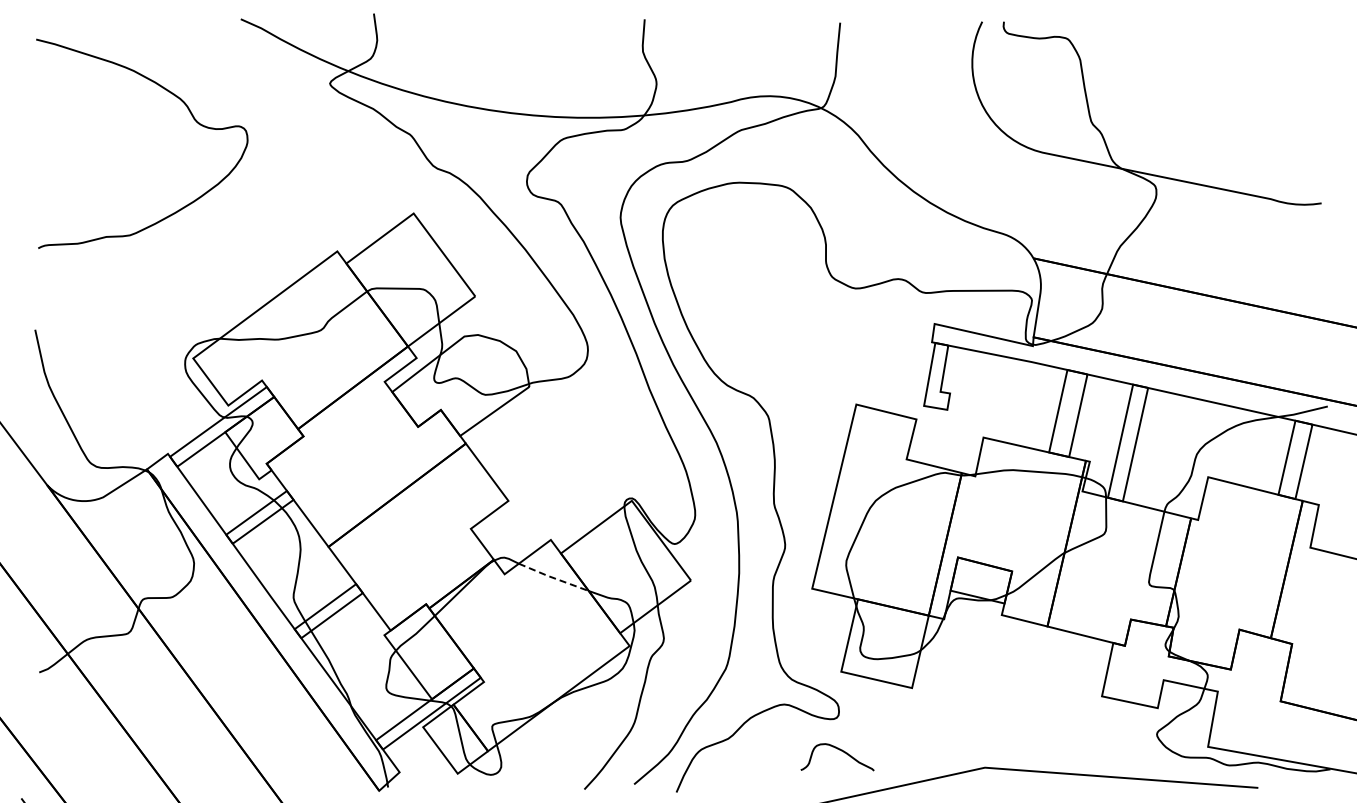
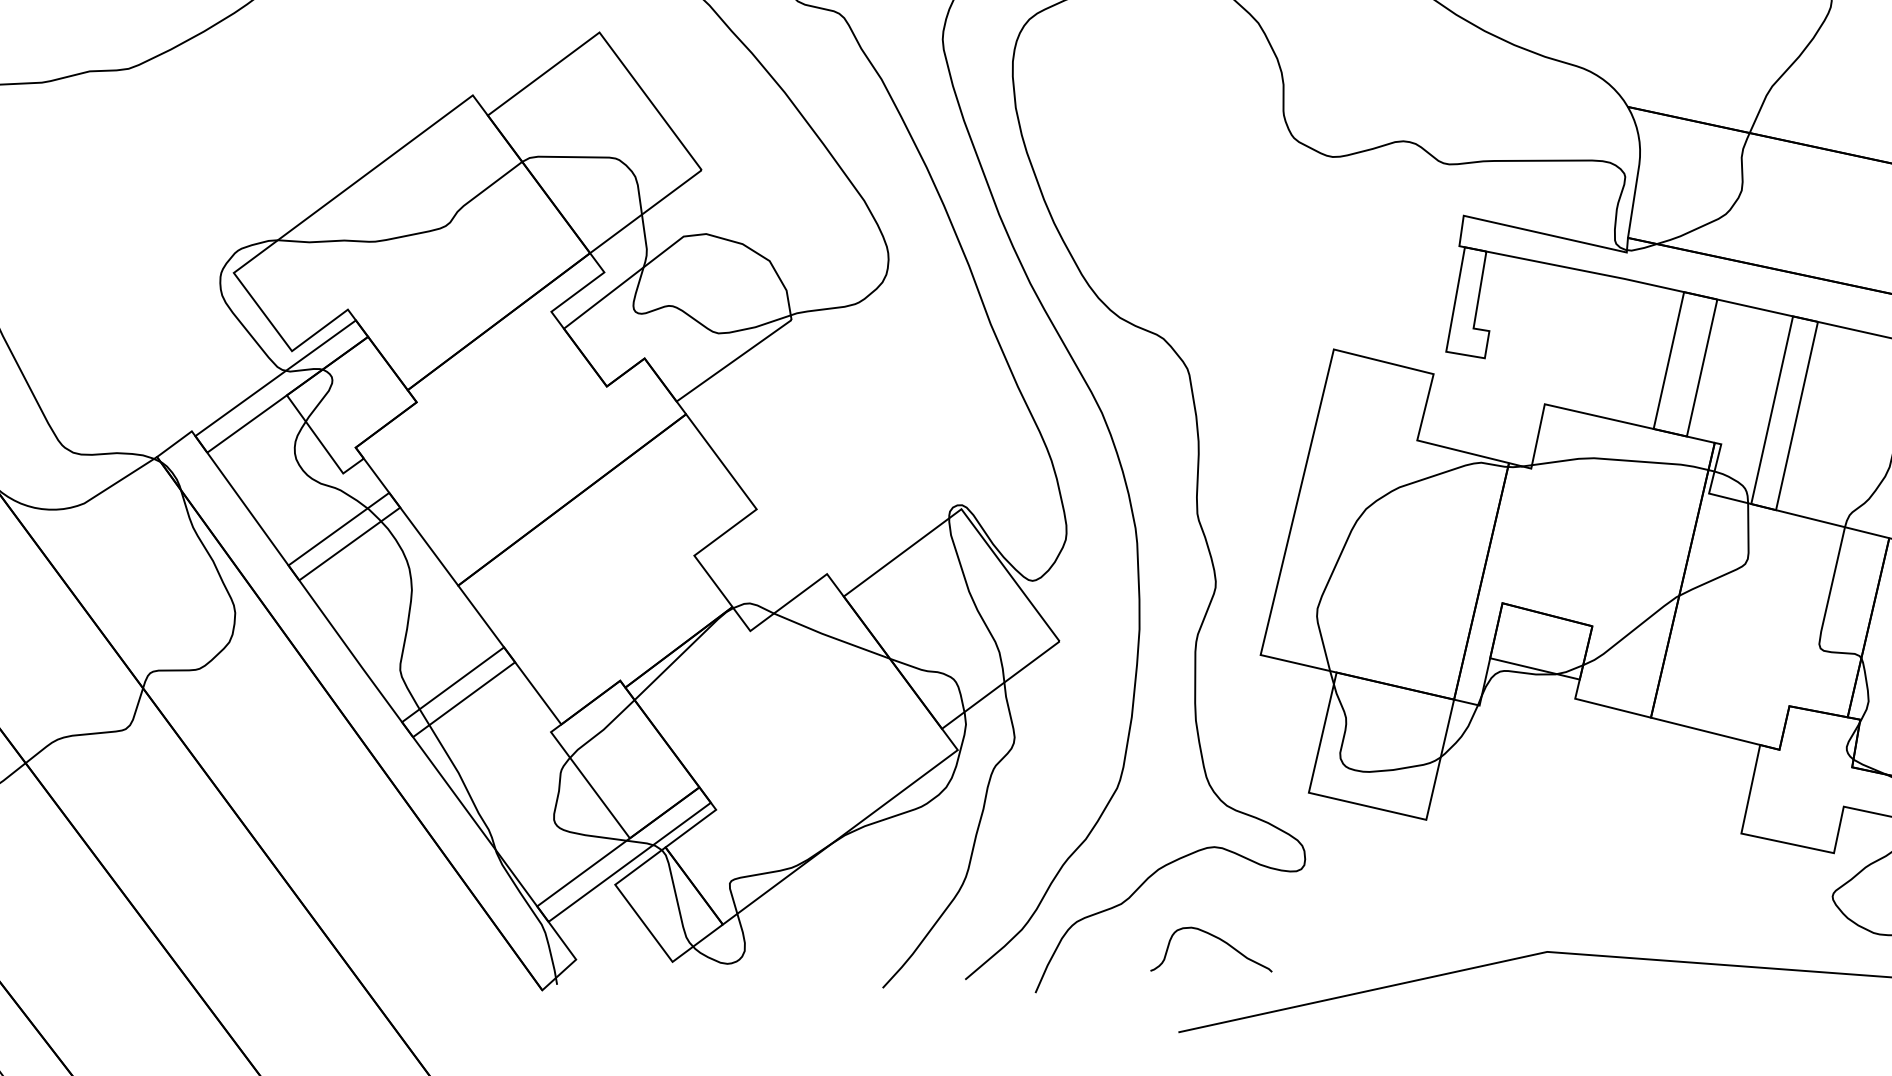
line: (553, 577) -> (831, 636), dashed -> solid
curve: (841, 751) -> (1217, 939), moved

